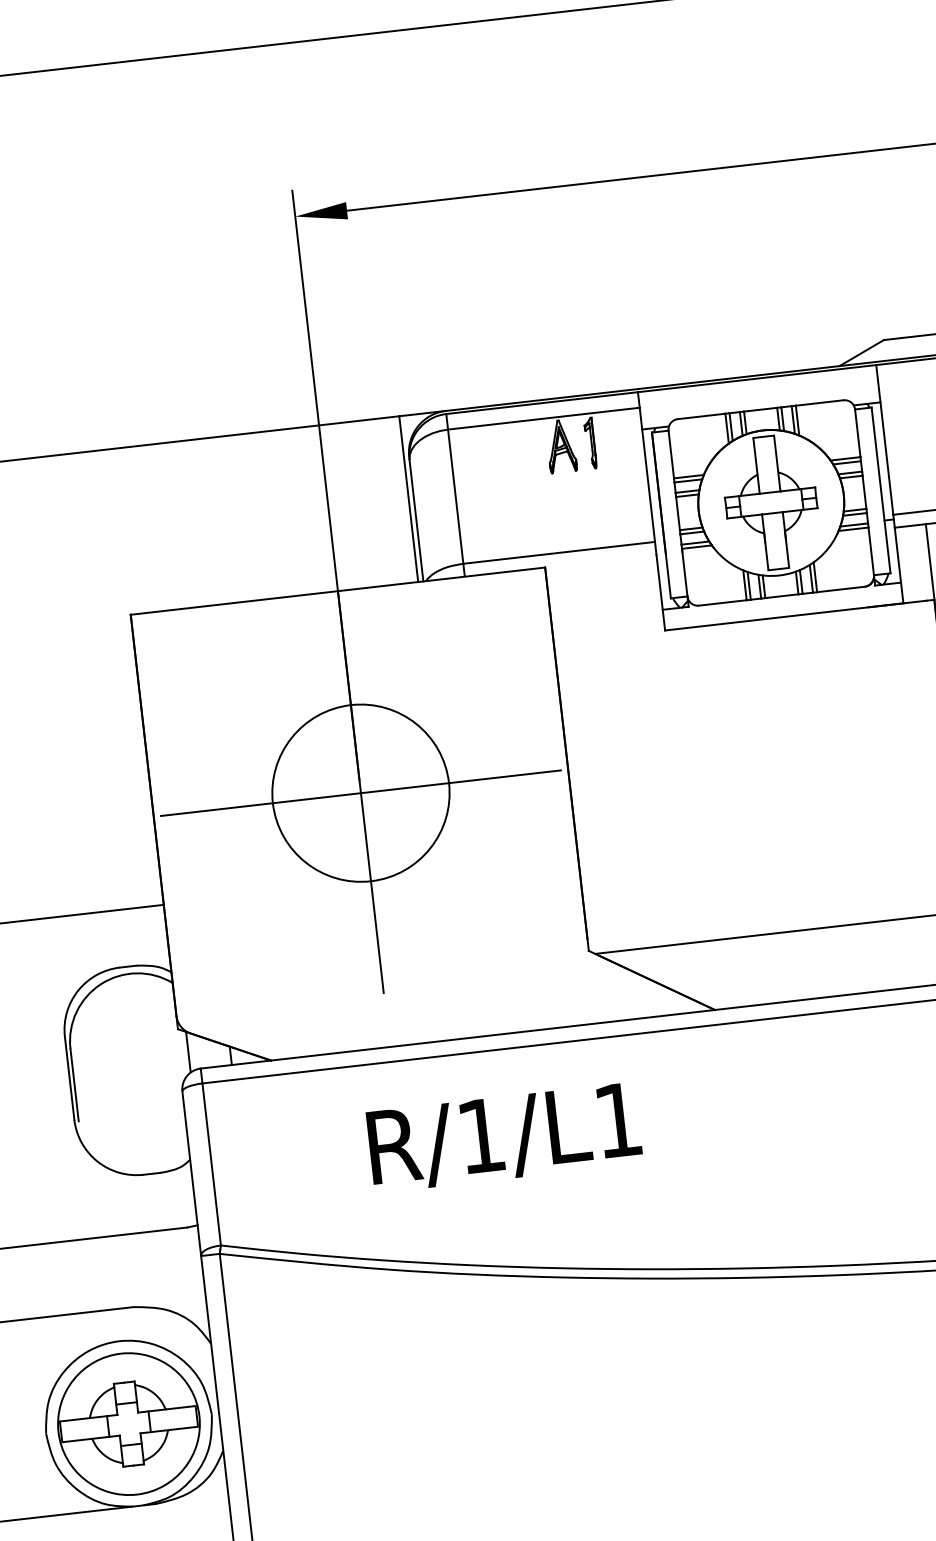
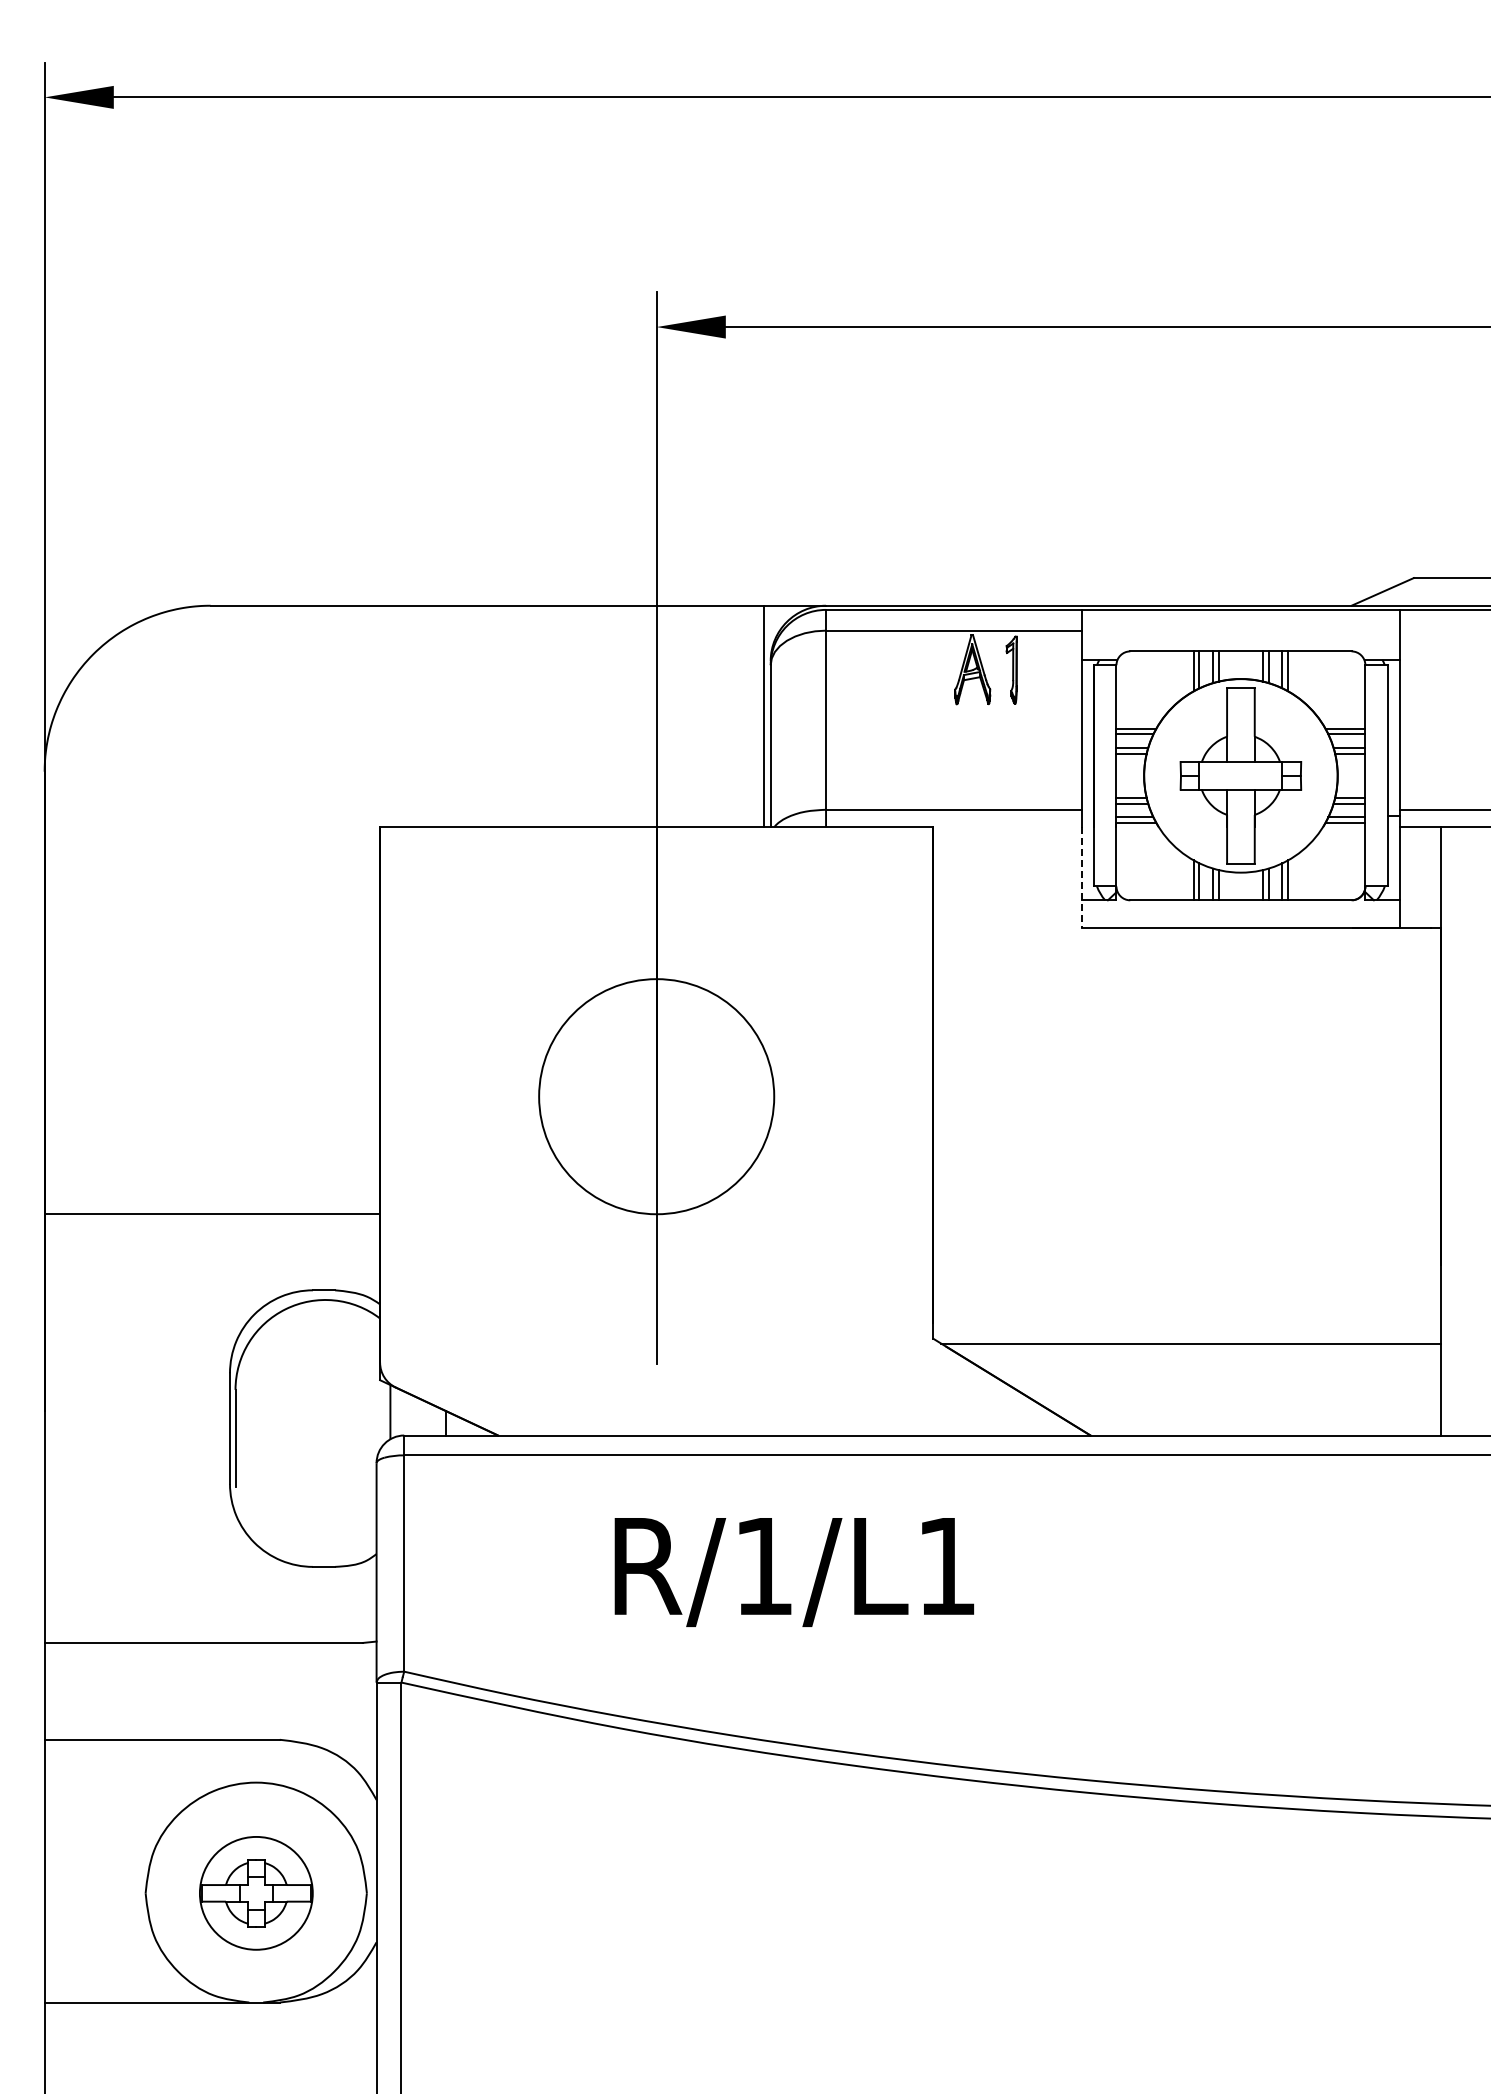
line: (660, 593) -> (1081, 878), solid -> dashed
line: (360, 793) -> (656, 1096), removed
part: (129, 1424) -> (256, 1893), size x0.6

